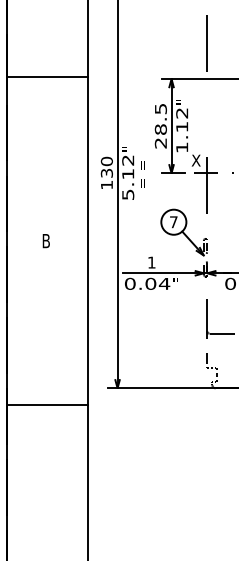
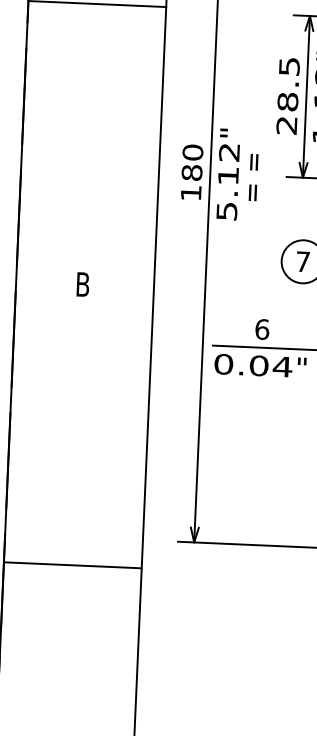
text: (106, 172) -> (191, 171), 130 -> 180
text: (151, 262) -> (261, 329), 1 -> 6

